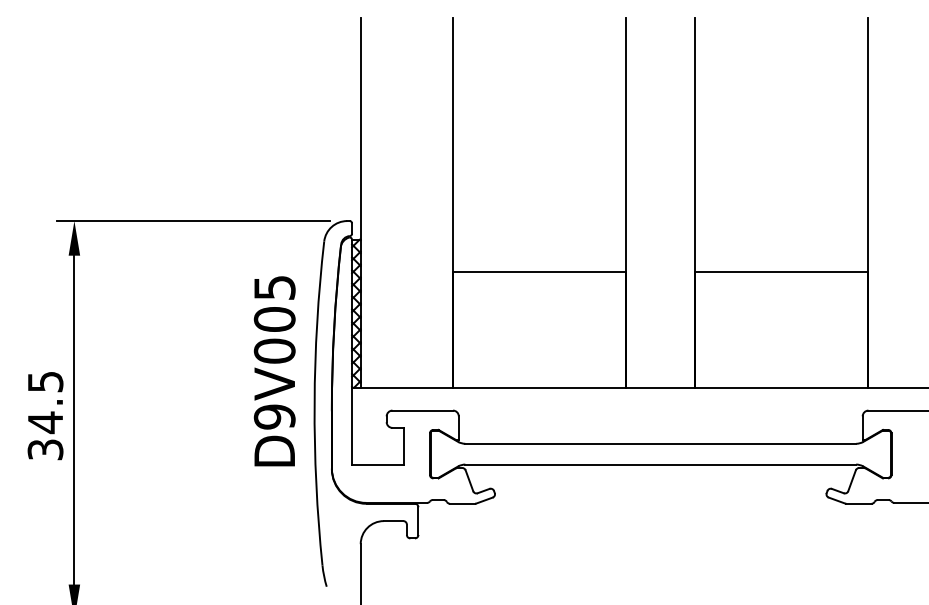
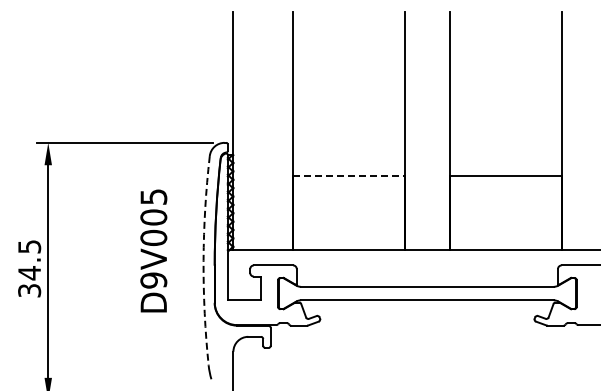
line: (540, 271) -> (349, 175), solid -> dashed
text: (274, 370) -> (153, 250), moved
arc: (314, 403) -> (203, 260), solid -> dashed

